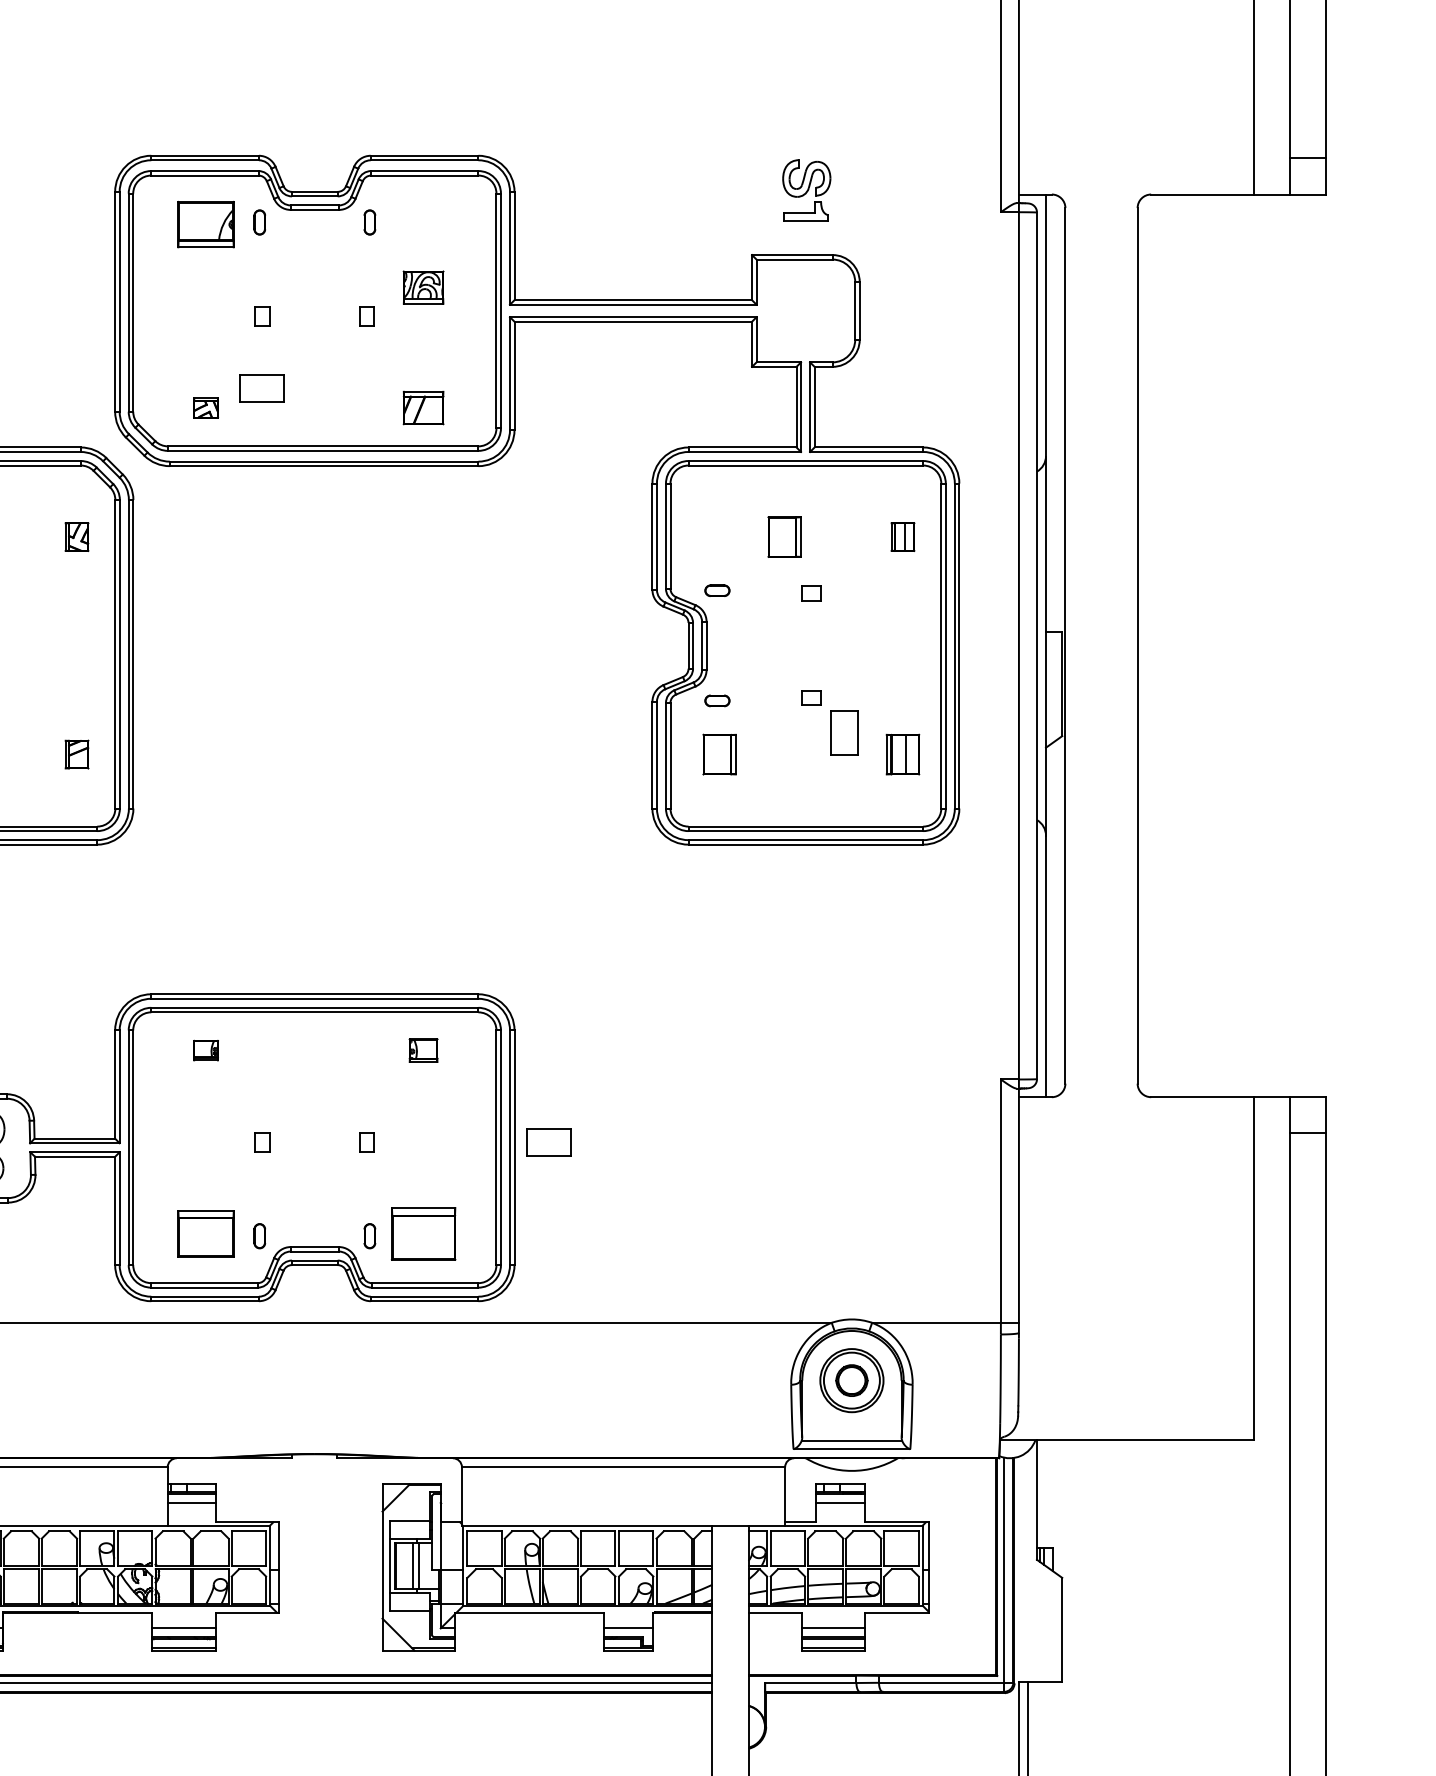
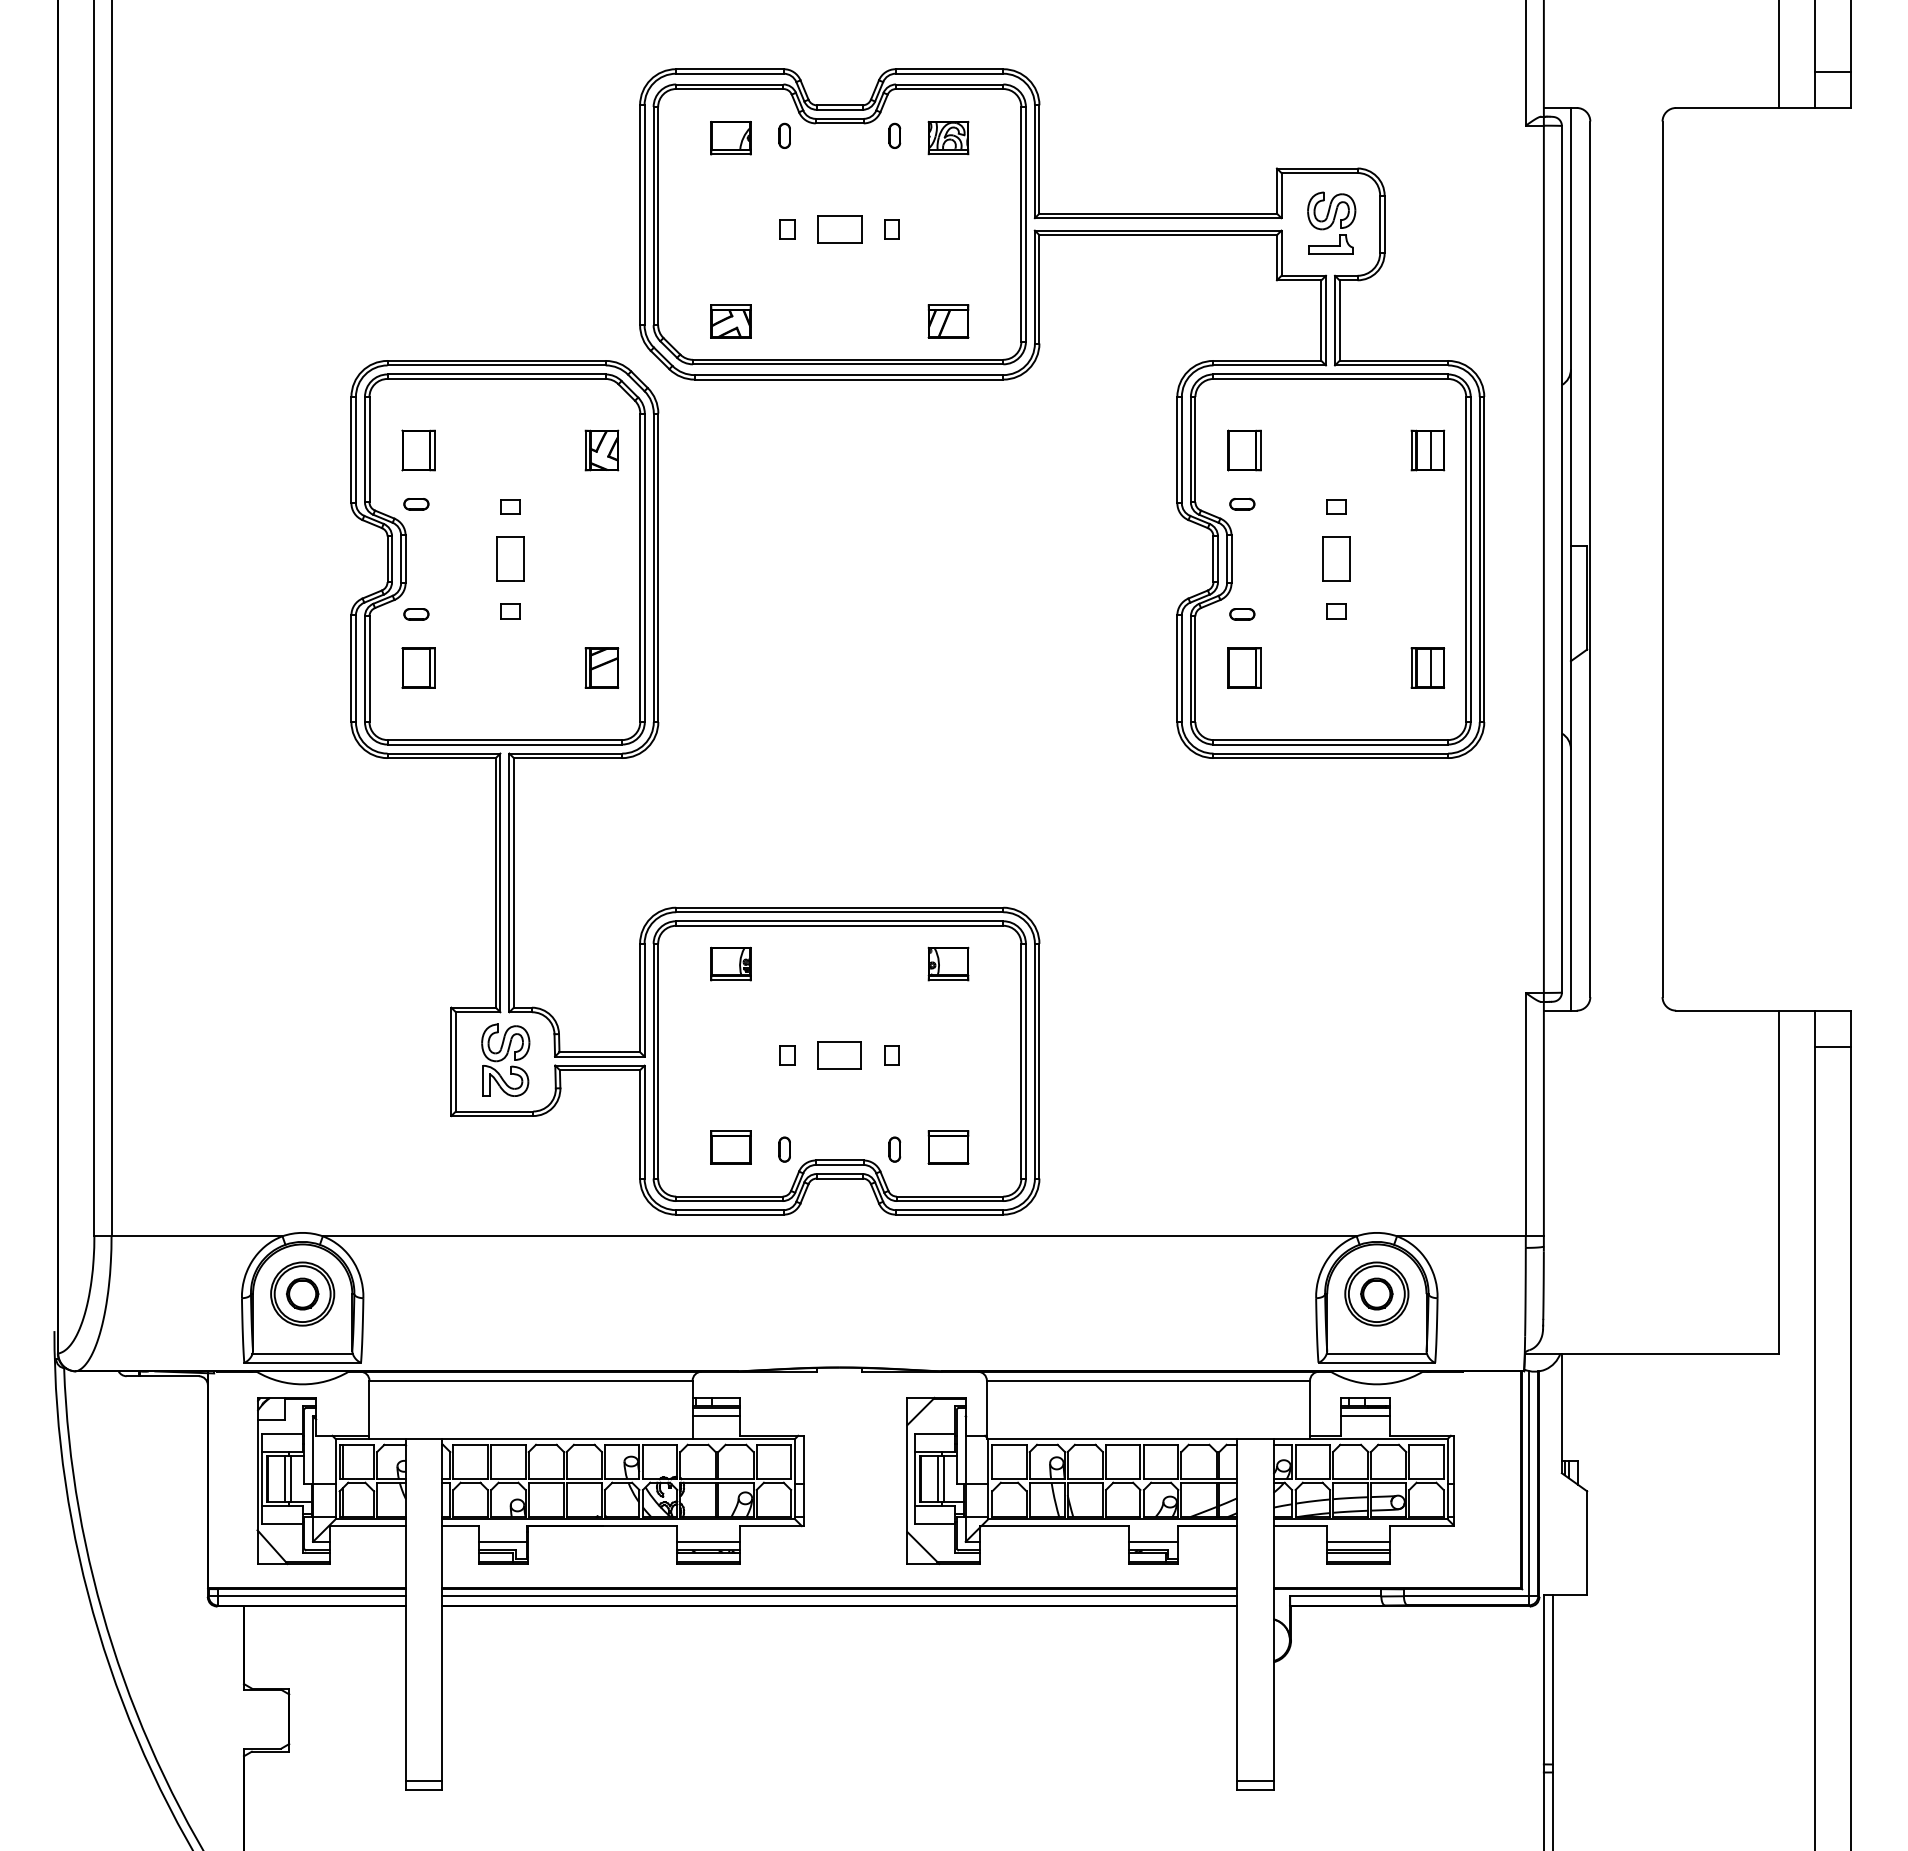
part: (806, 190) -> (1331, 222), moved
part: (205, 225) -> (730, 138), size x0.71
part: (423, 288) -> (948, 138), moved
part: (261, 388) -> (839, 229), moved
part: (205, 408) -> (730, 321), size x1.67
part: (76, 537) -> (601, 450), size x1.43
part: (784, 537) -> (1244, 450), moved
part: (902, 537) -> (1427, 450), size x1.43
part: (844, 732) -> (1336, 558), moved
part: (76, 754) -> (601, 667), size x1.43
part: (205, 1050) -> (730, 963), size x1.67
part: (423, 1050) -> (948, 963), size x1.43
part: (548, 1142) -> (839, 1055), moved
part: (205, 1234) -> (730, 1147), size x0.71
part: (423, 1234) -> (948, 1147), size x0.62

